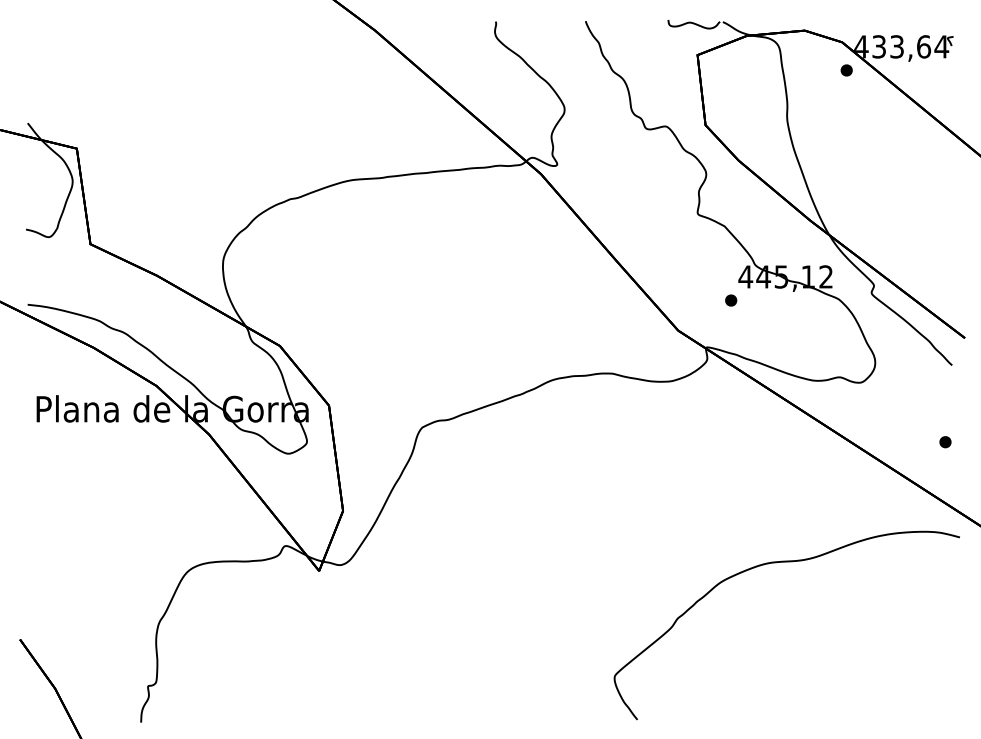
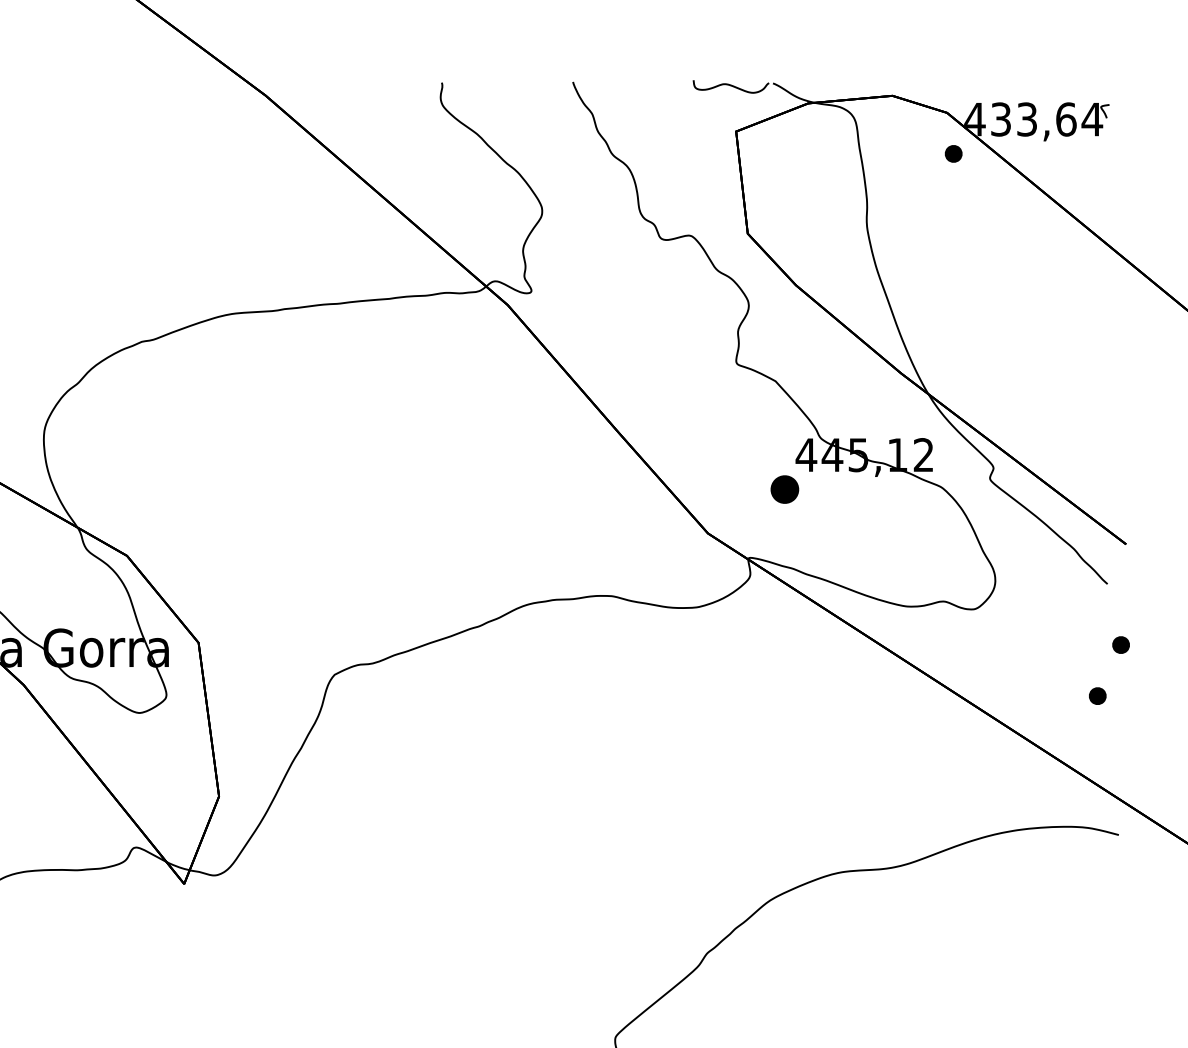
part: (731, 300) -> (785, 489), size x1.6
part: (961, 407) -> (1121, 645), added

